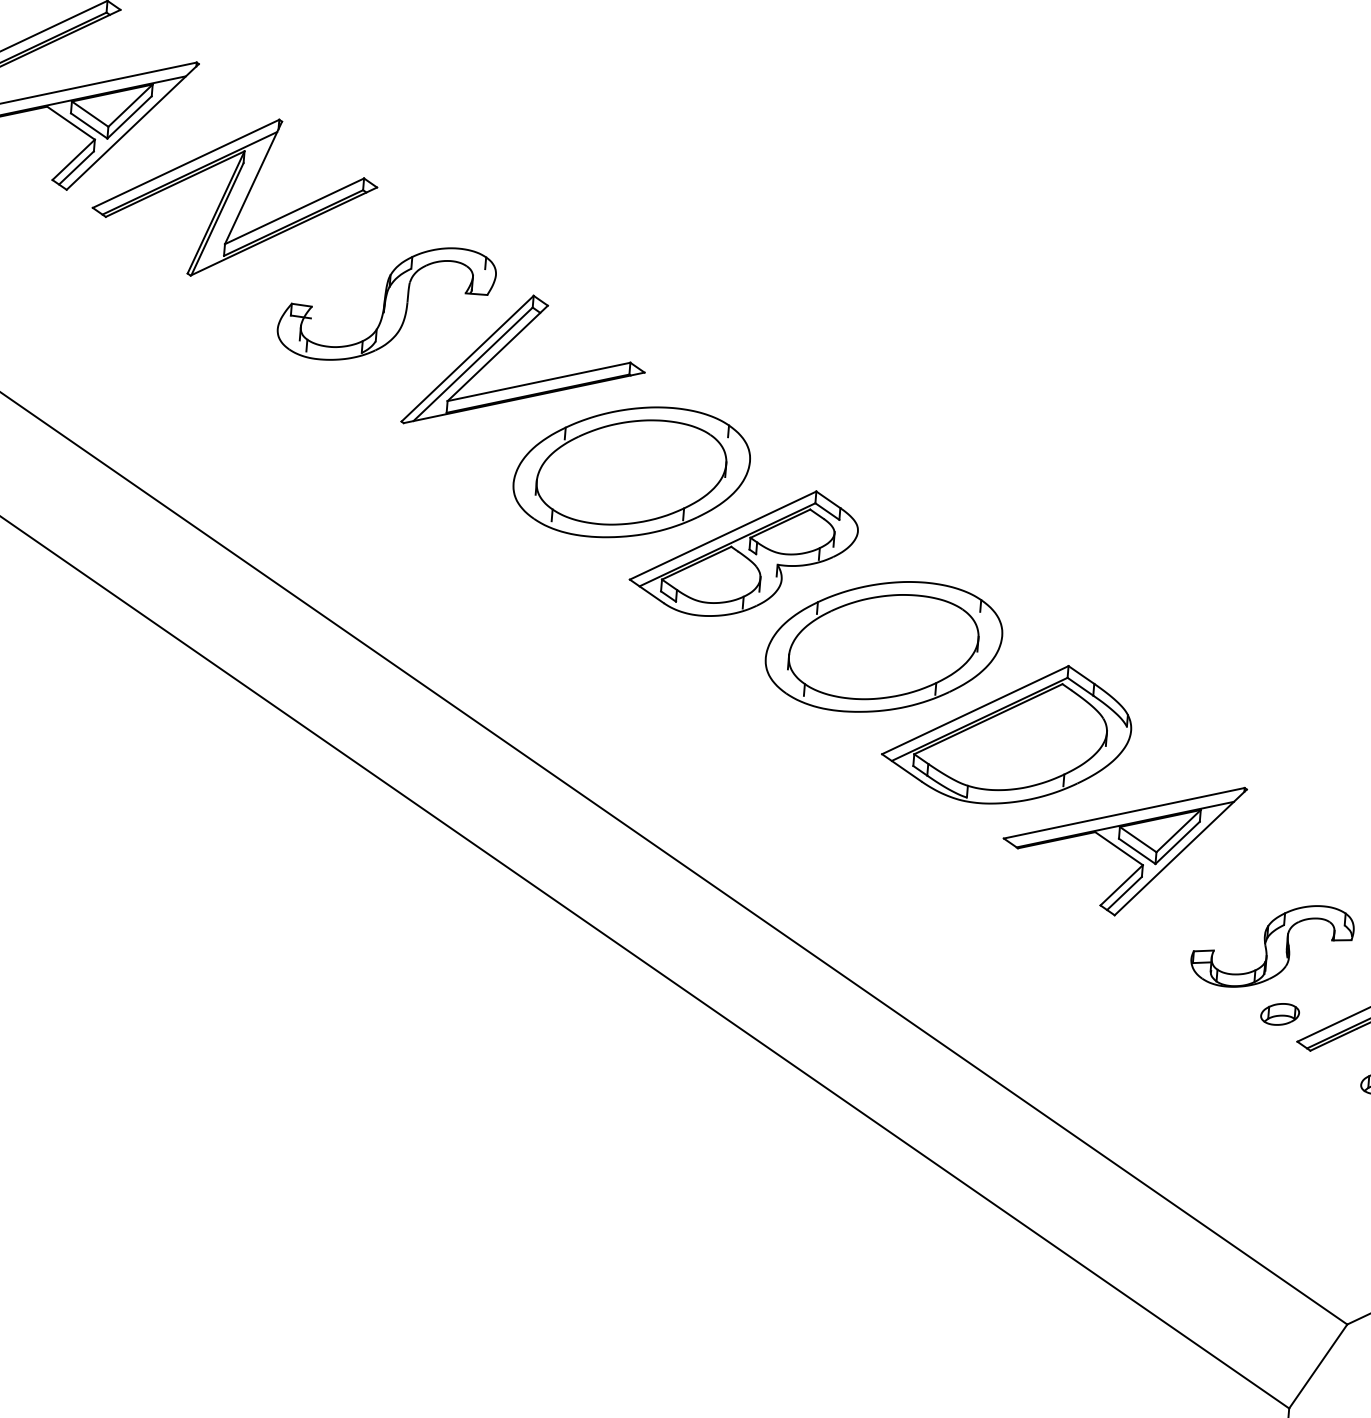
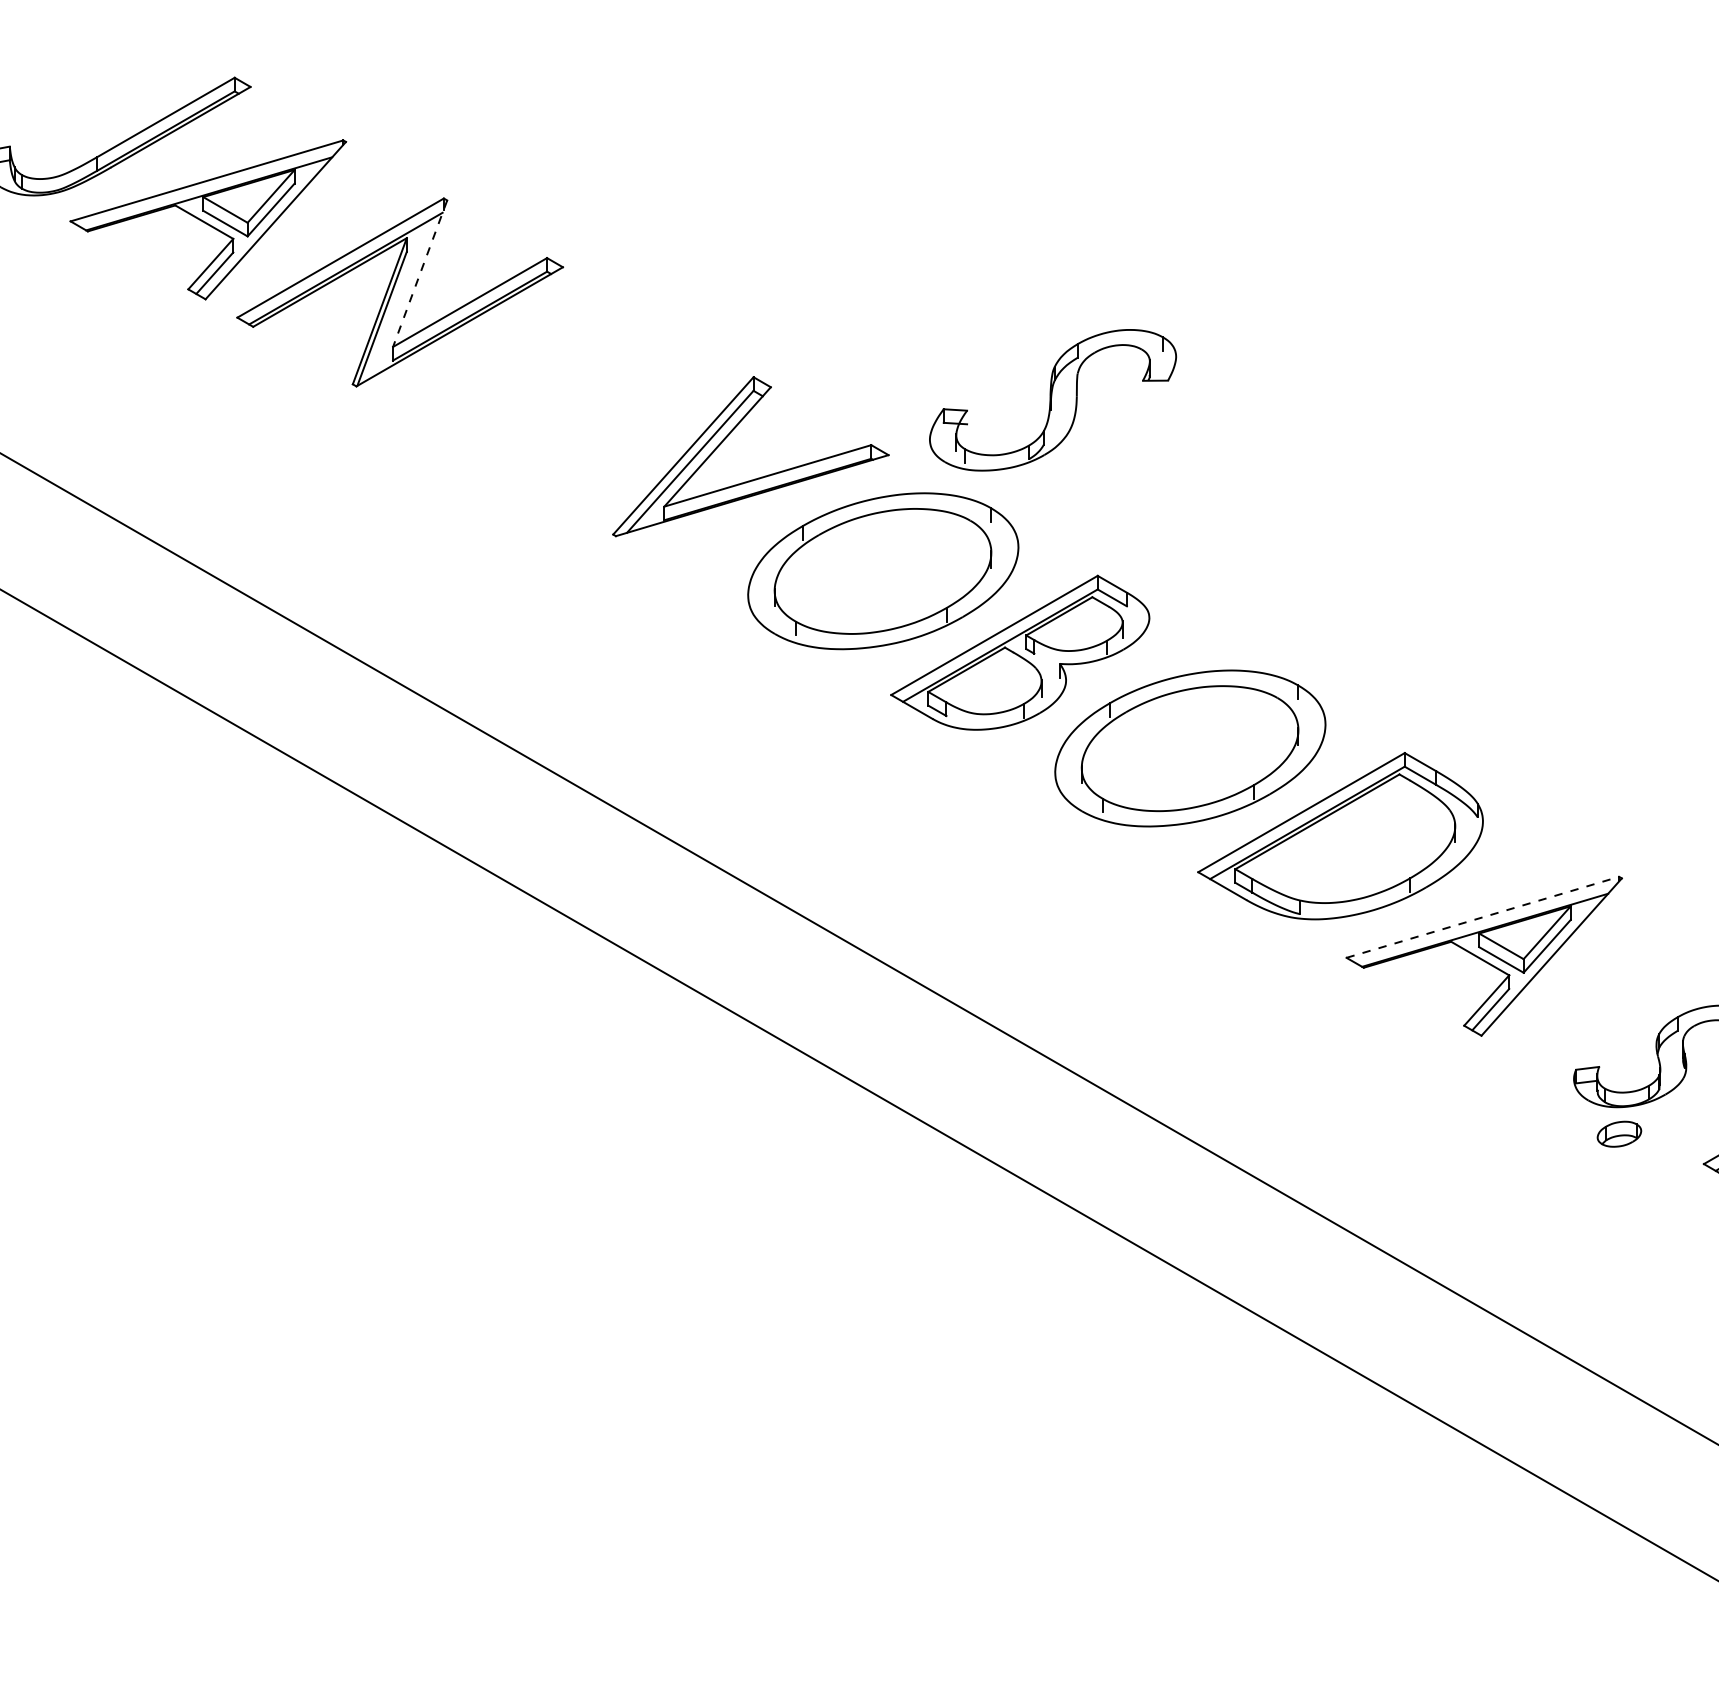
line: (252, 183) -> (419, 274), solid -> dashed
part: (386, 303) -> (1052, 400), moved
line: (1124, 813) -> (1483, 917), solid -> dashed
part: (1280, 1013) -> (1619, 1133), moved

